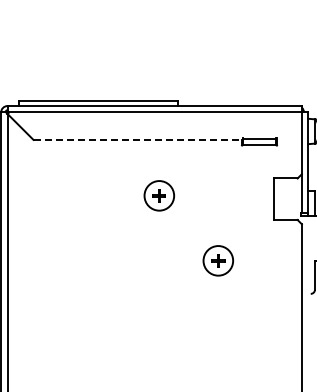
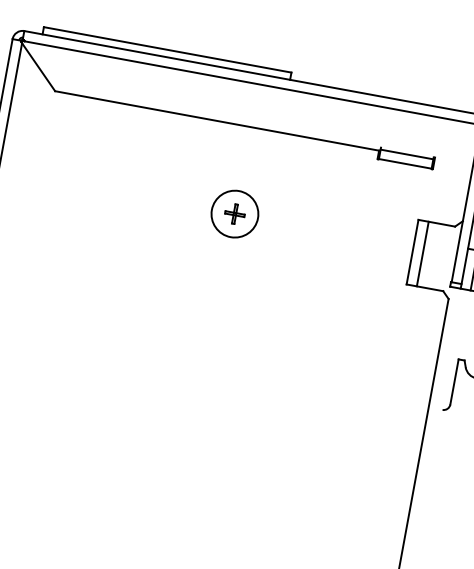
line: (138, 139) -> (218, 120), dashed -> solid
line: (280, 199) -> (422, 254), added
part: (217, 260) -> (306, 331), removed

